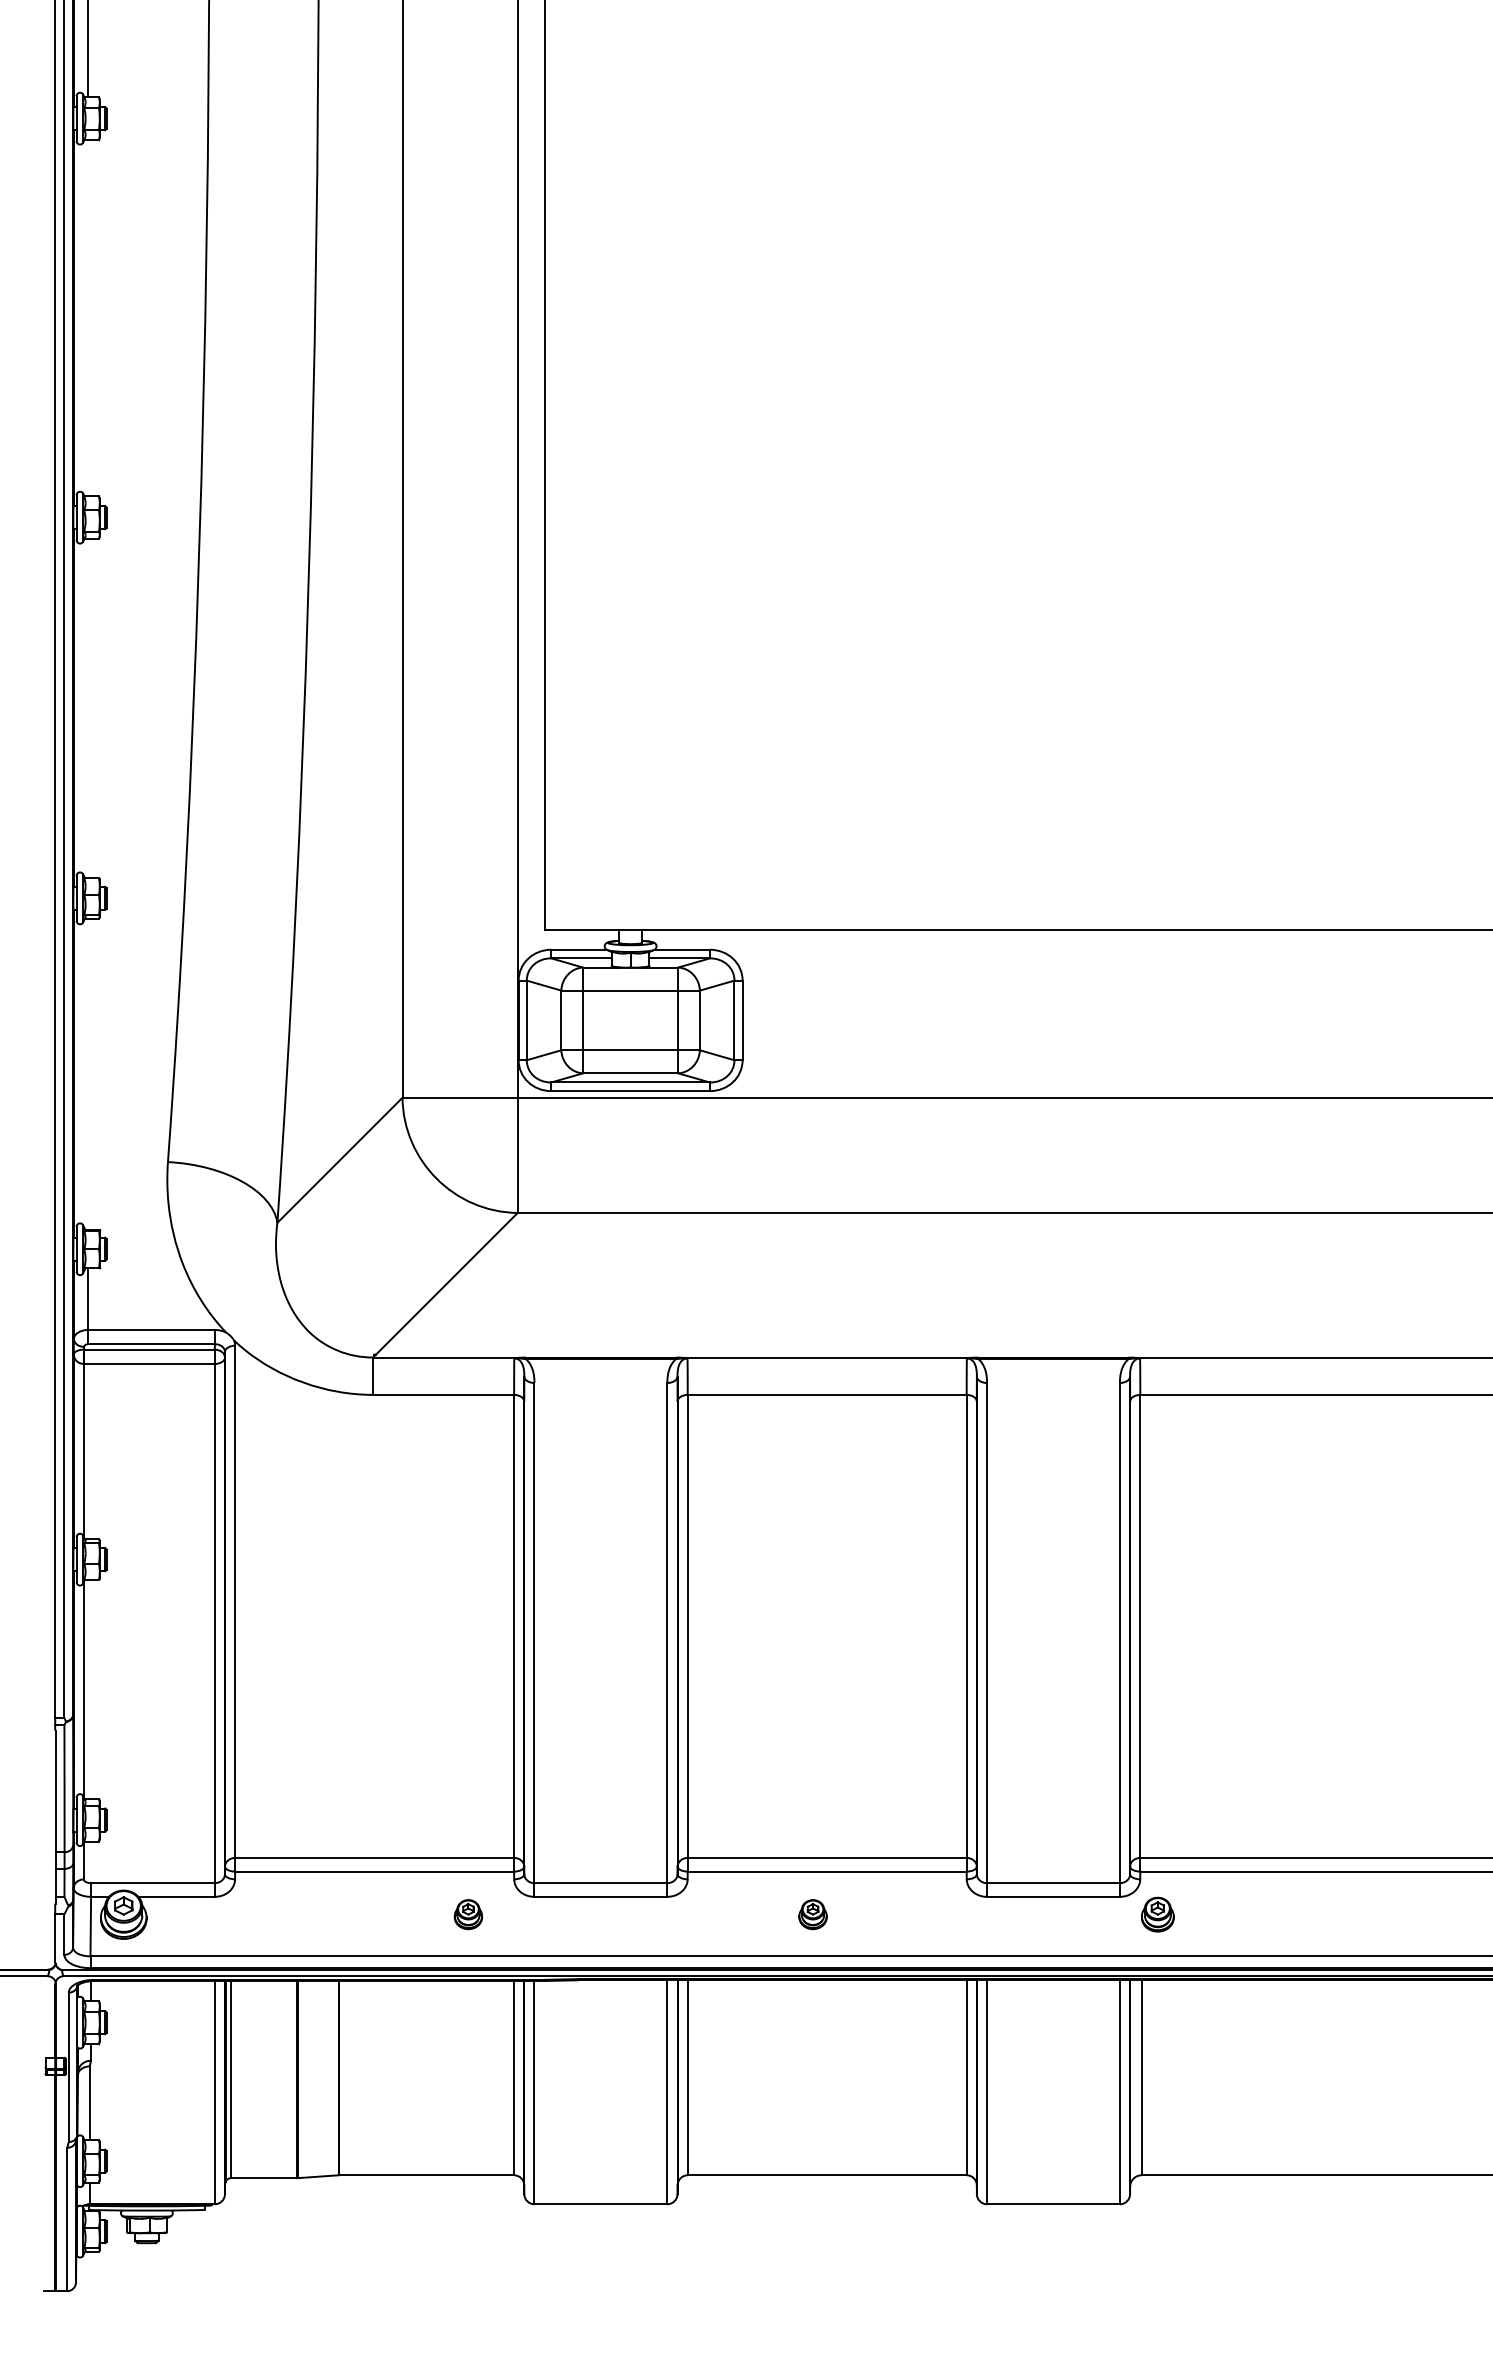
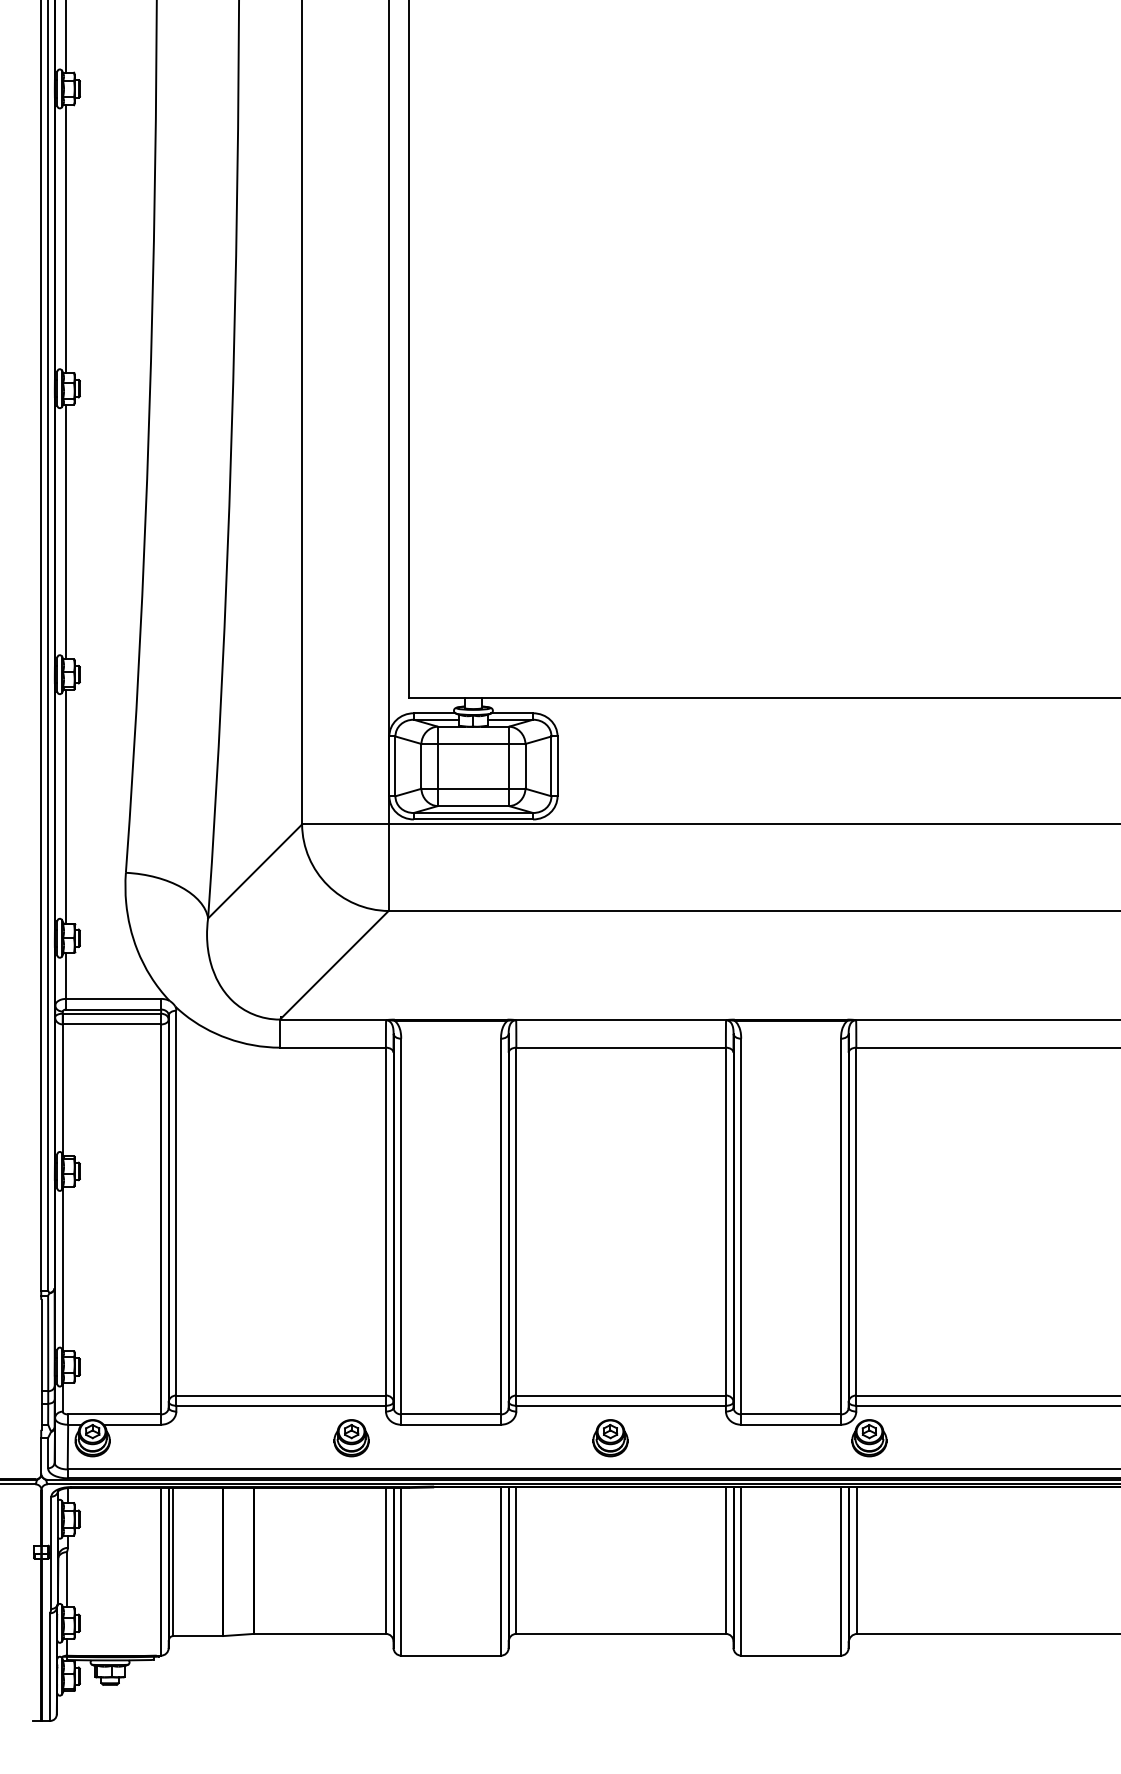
line: (88, 318) -> (66, 239), added
line: (88, 708) -> (66, 532), added
line: (88, 1074) -> (66, 806), added
part: (468, 1914) -> (351, 1438), size x1.67
part: (812, 1914) -> (610, 1438), size x1.67
part: (1157, 1914) -> (869, 1438), size x1.43

